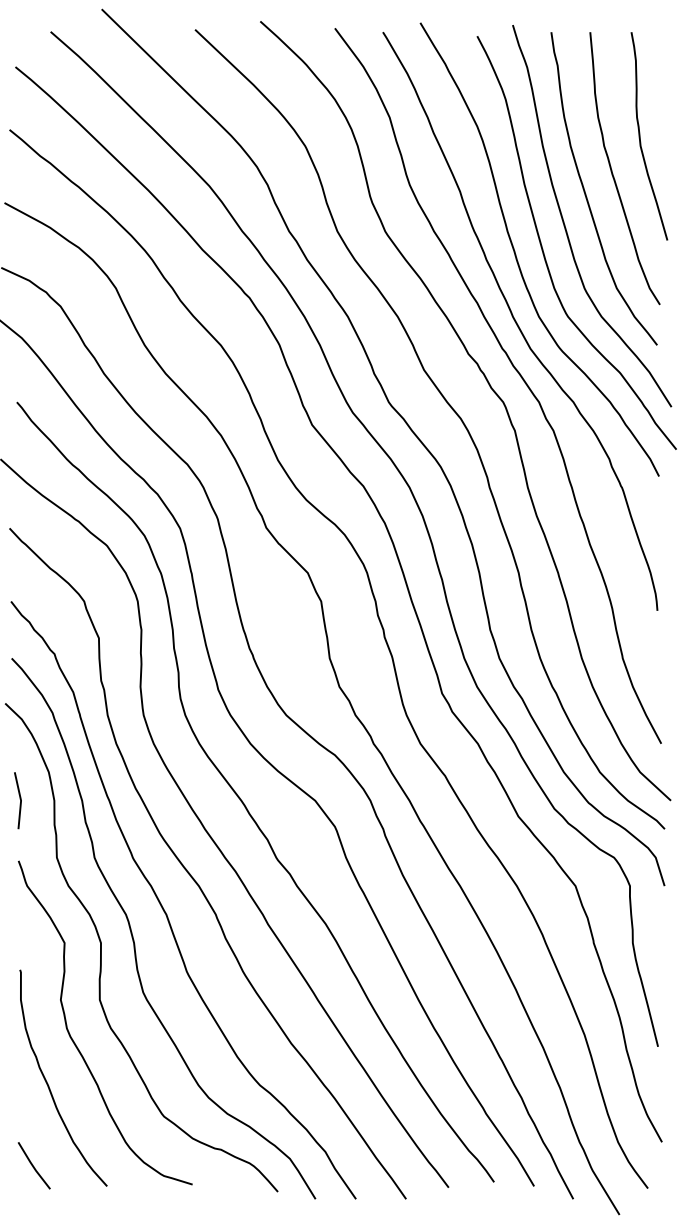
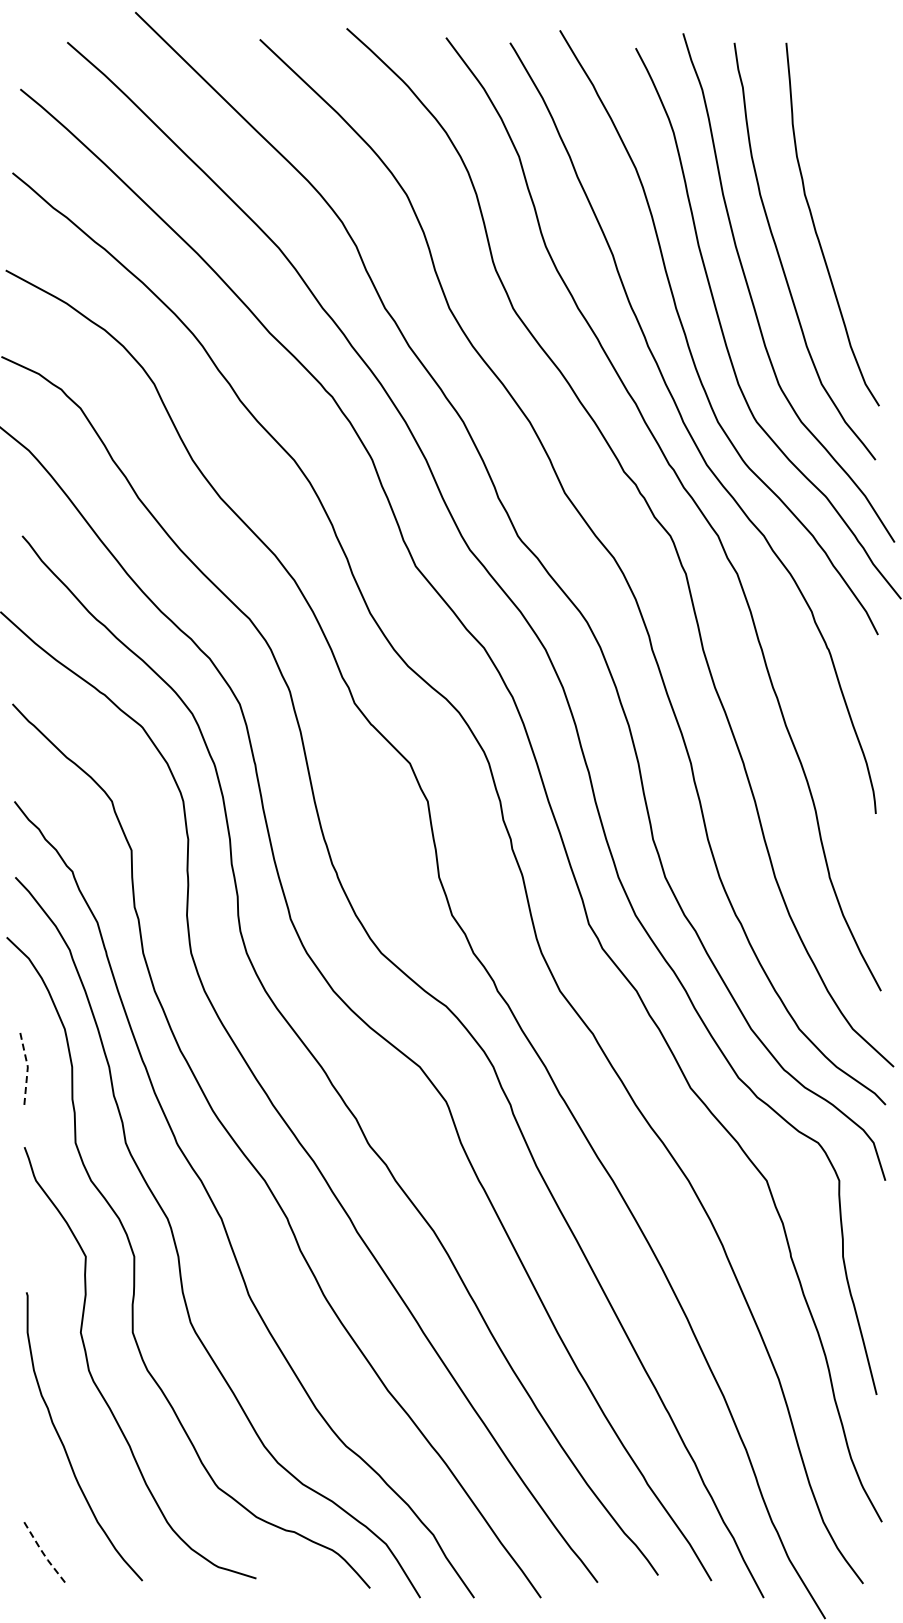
curve: (640, 136) -> (853, 182), removed
line: (20, 801) -> (27, 1067), solid -> dashed
line: (33, 1167) -> (44, 1555), solid -> dashed

